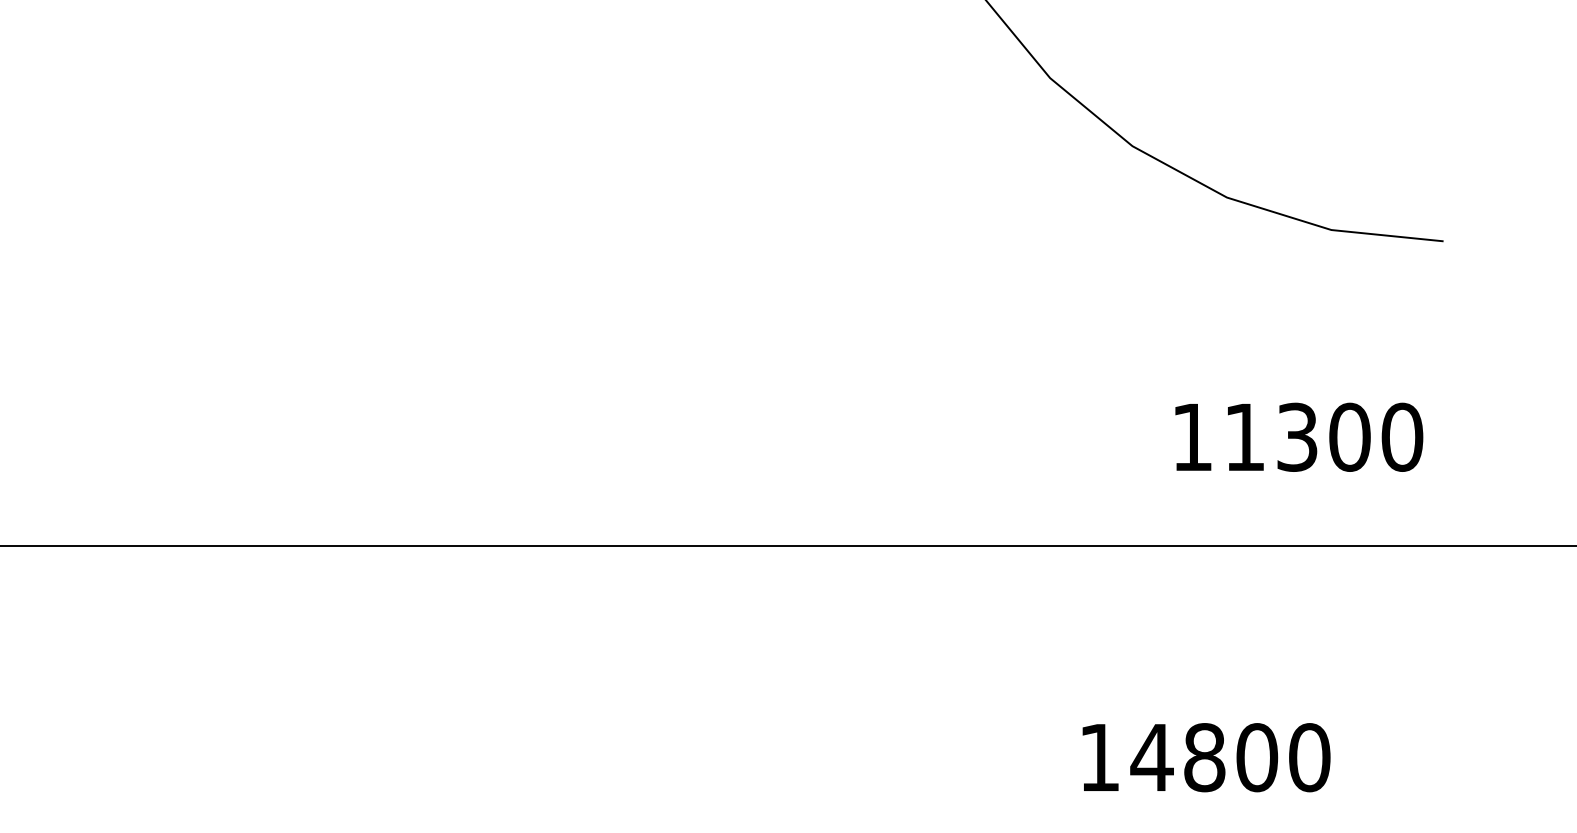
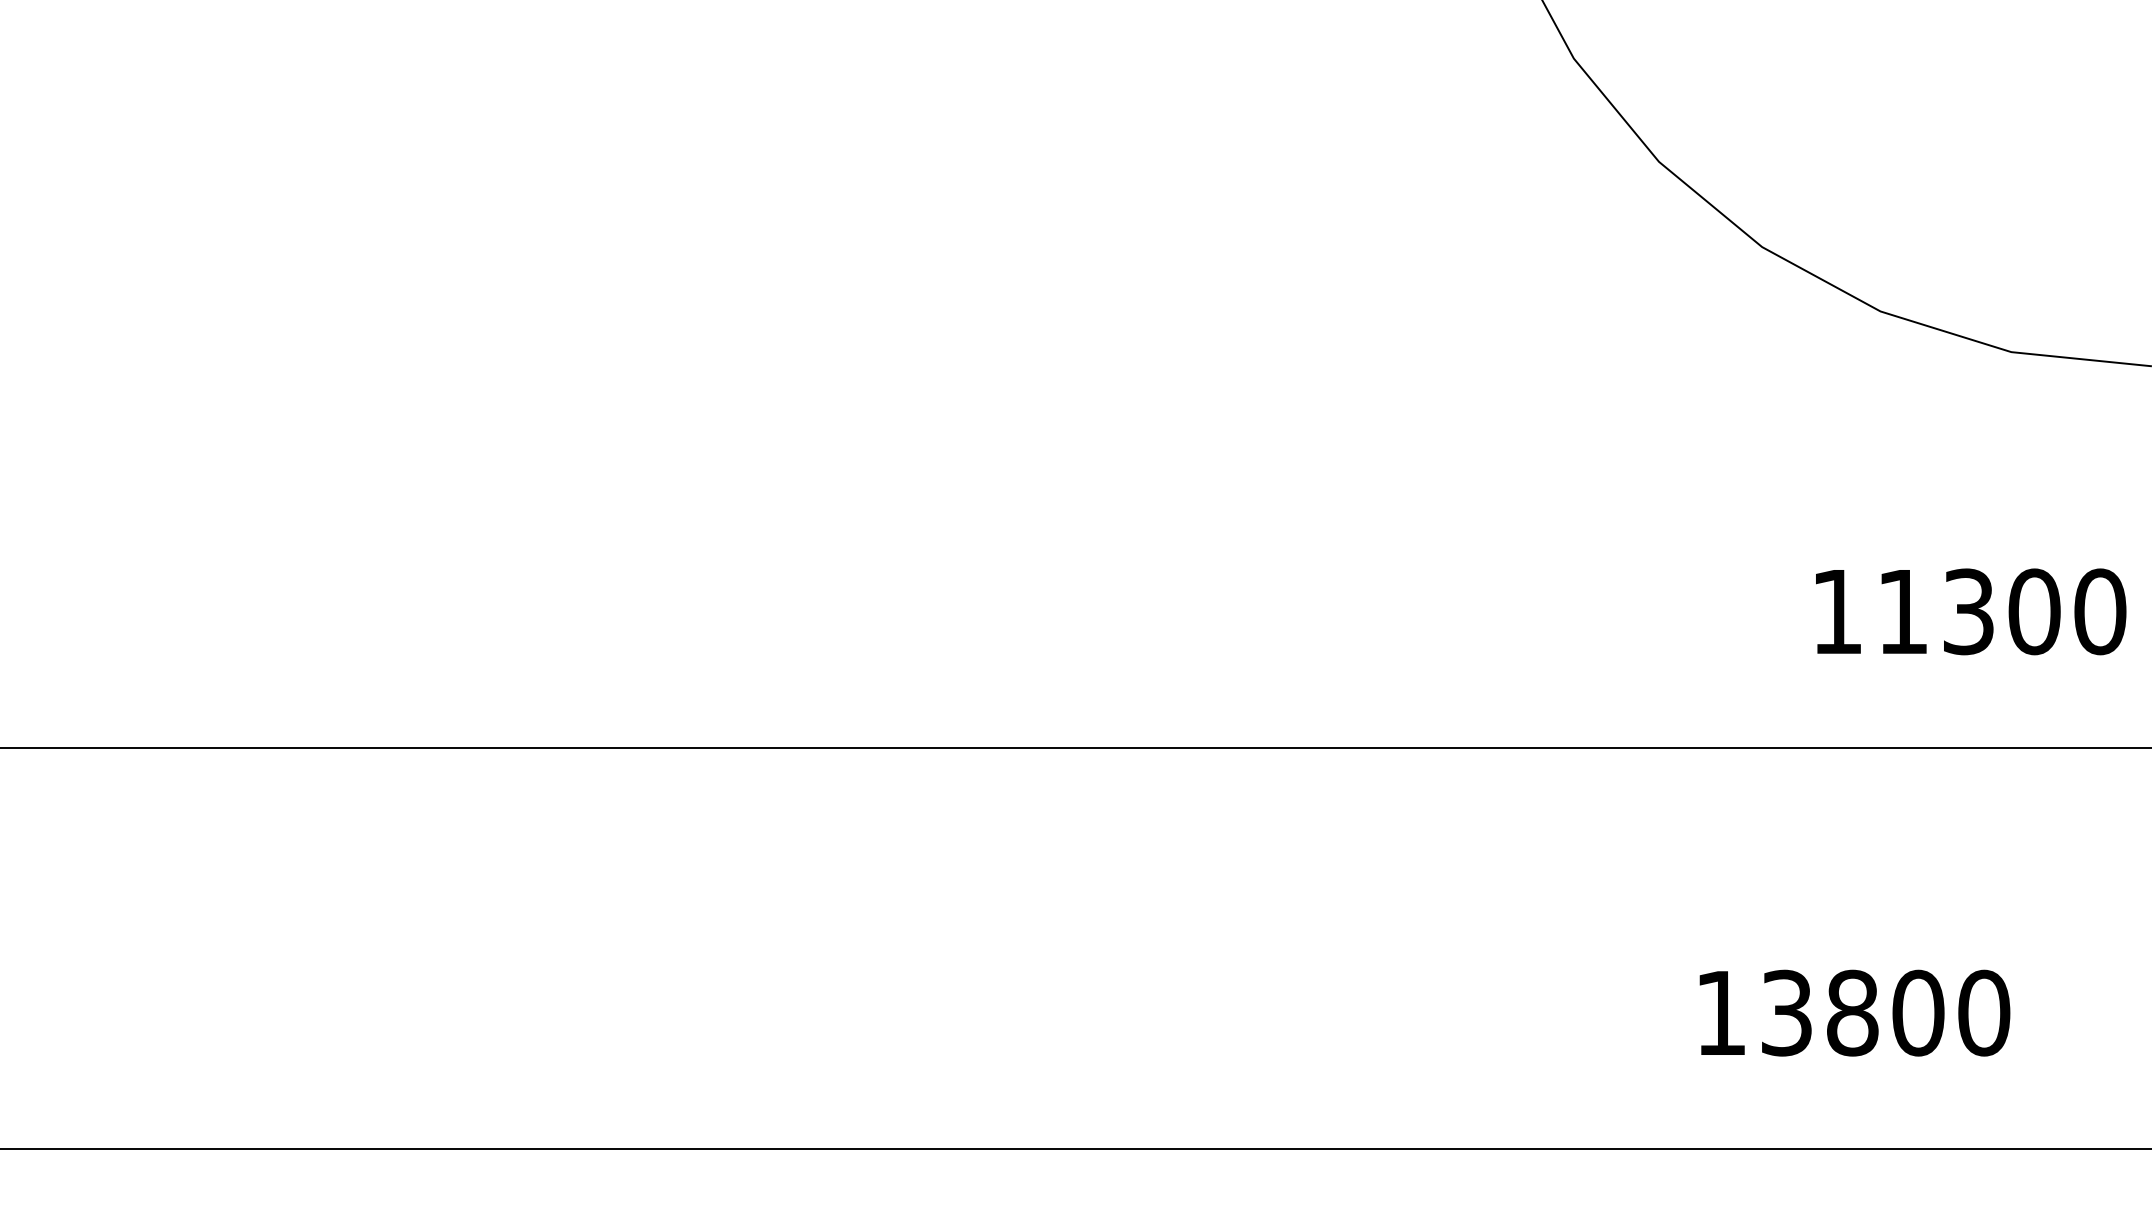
text: (1151, 757) -> (1786, 1012), 14800 -> 13800

